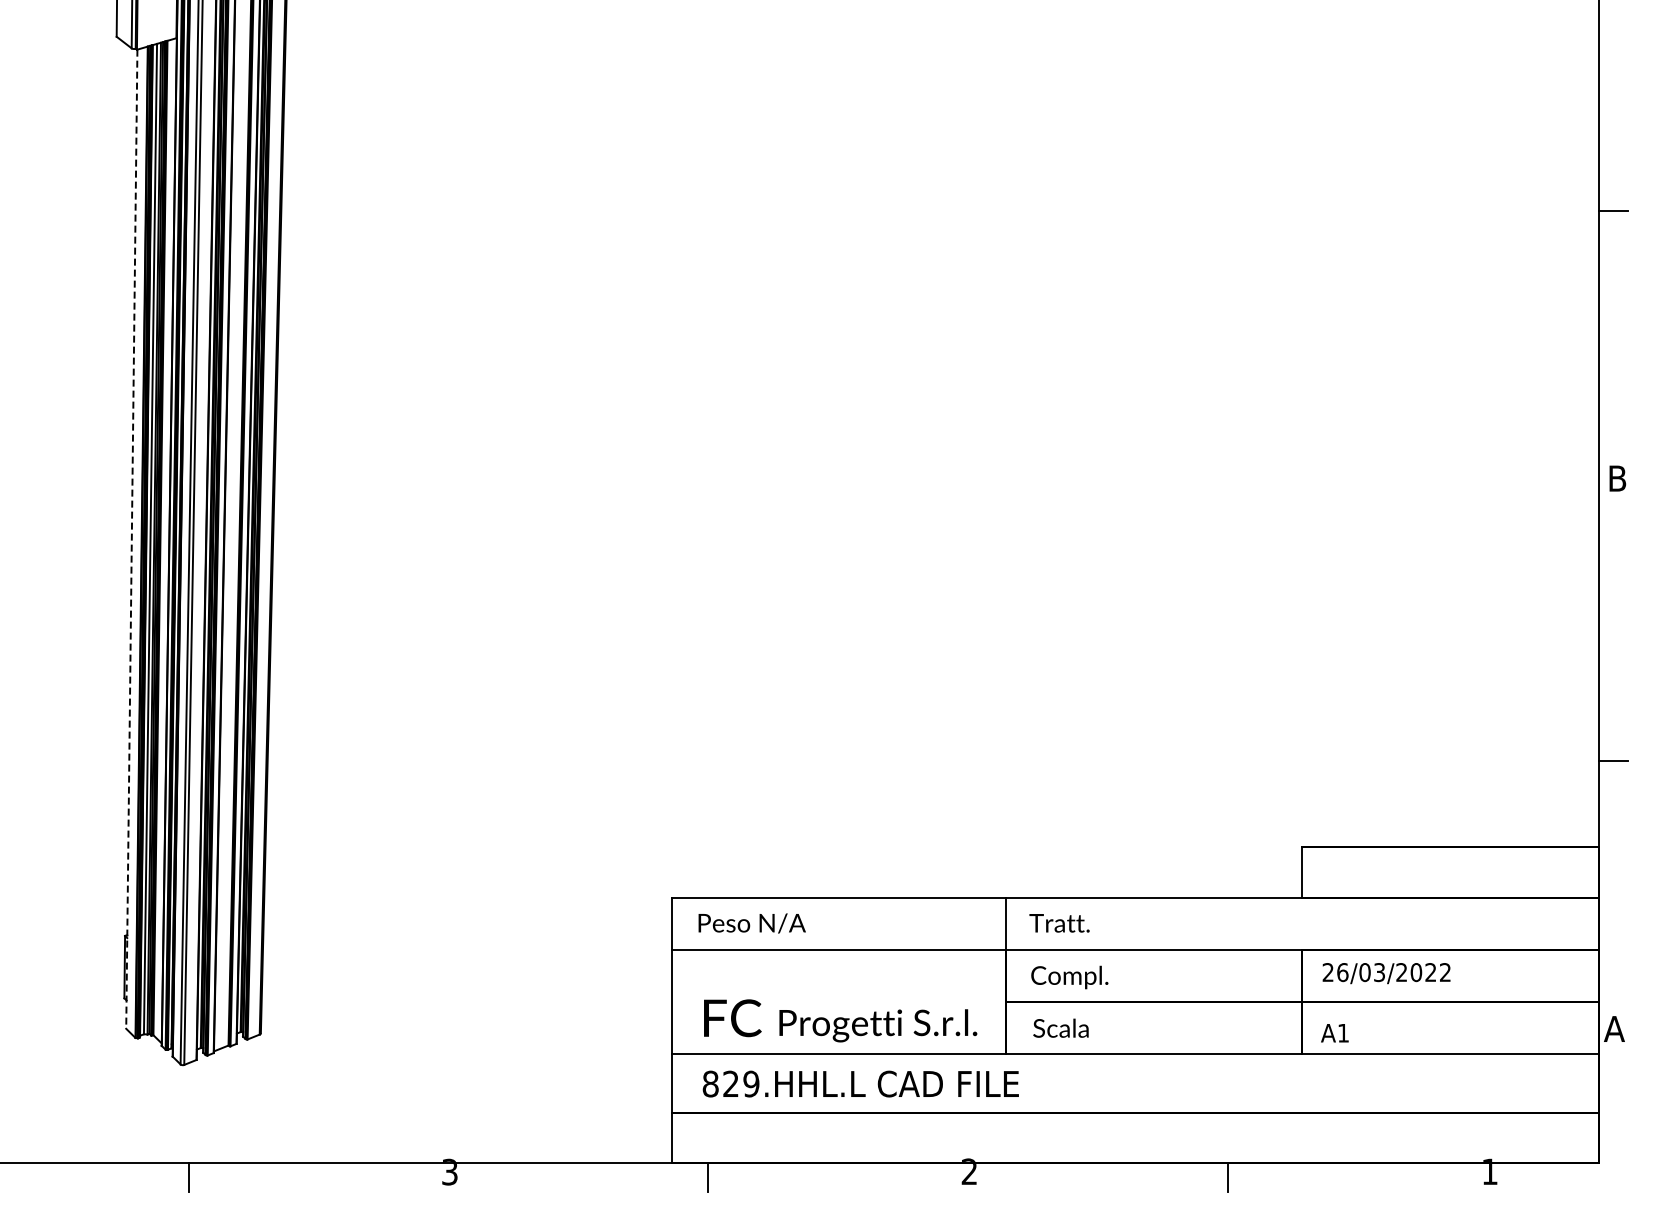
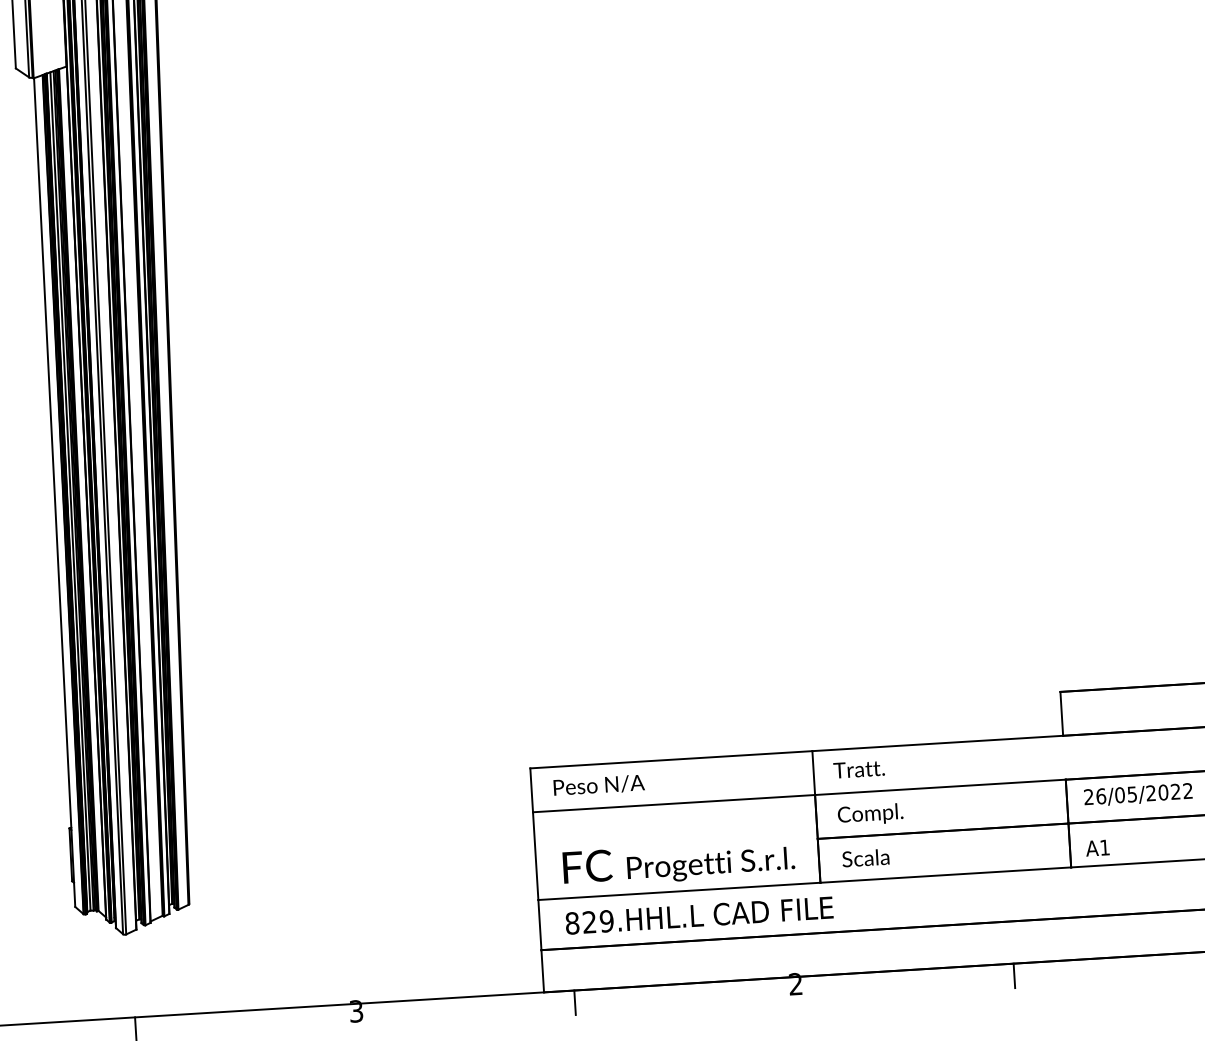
line: (131, 539) -> (54, 492), dashed -> solid
text: (1379, 972) -> (1132, 794), 26/03/2022 -> 26/05/2022

